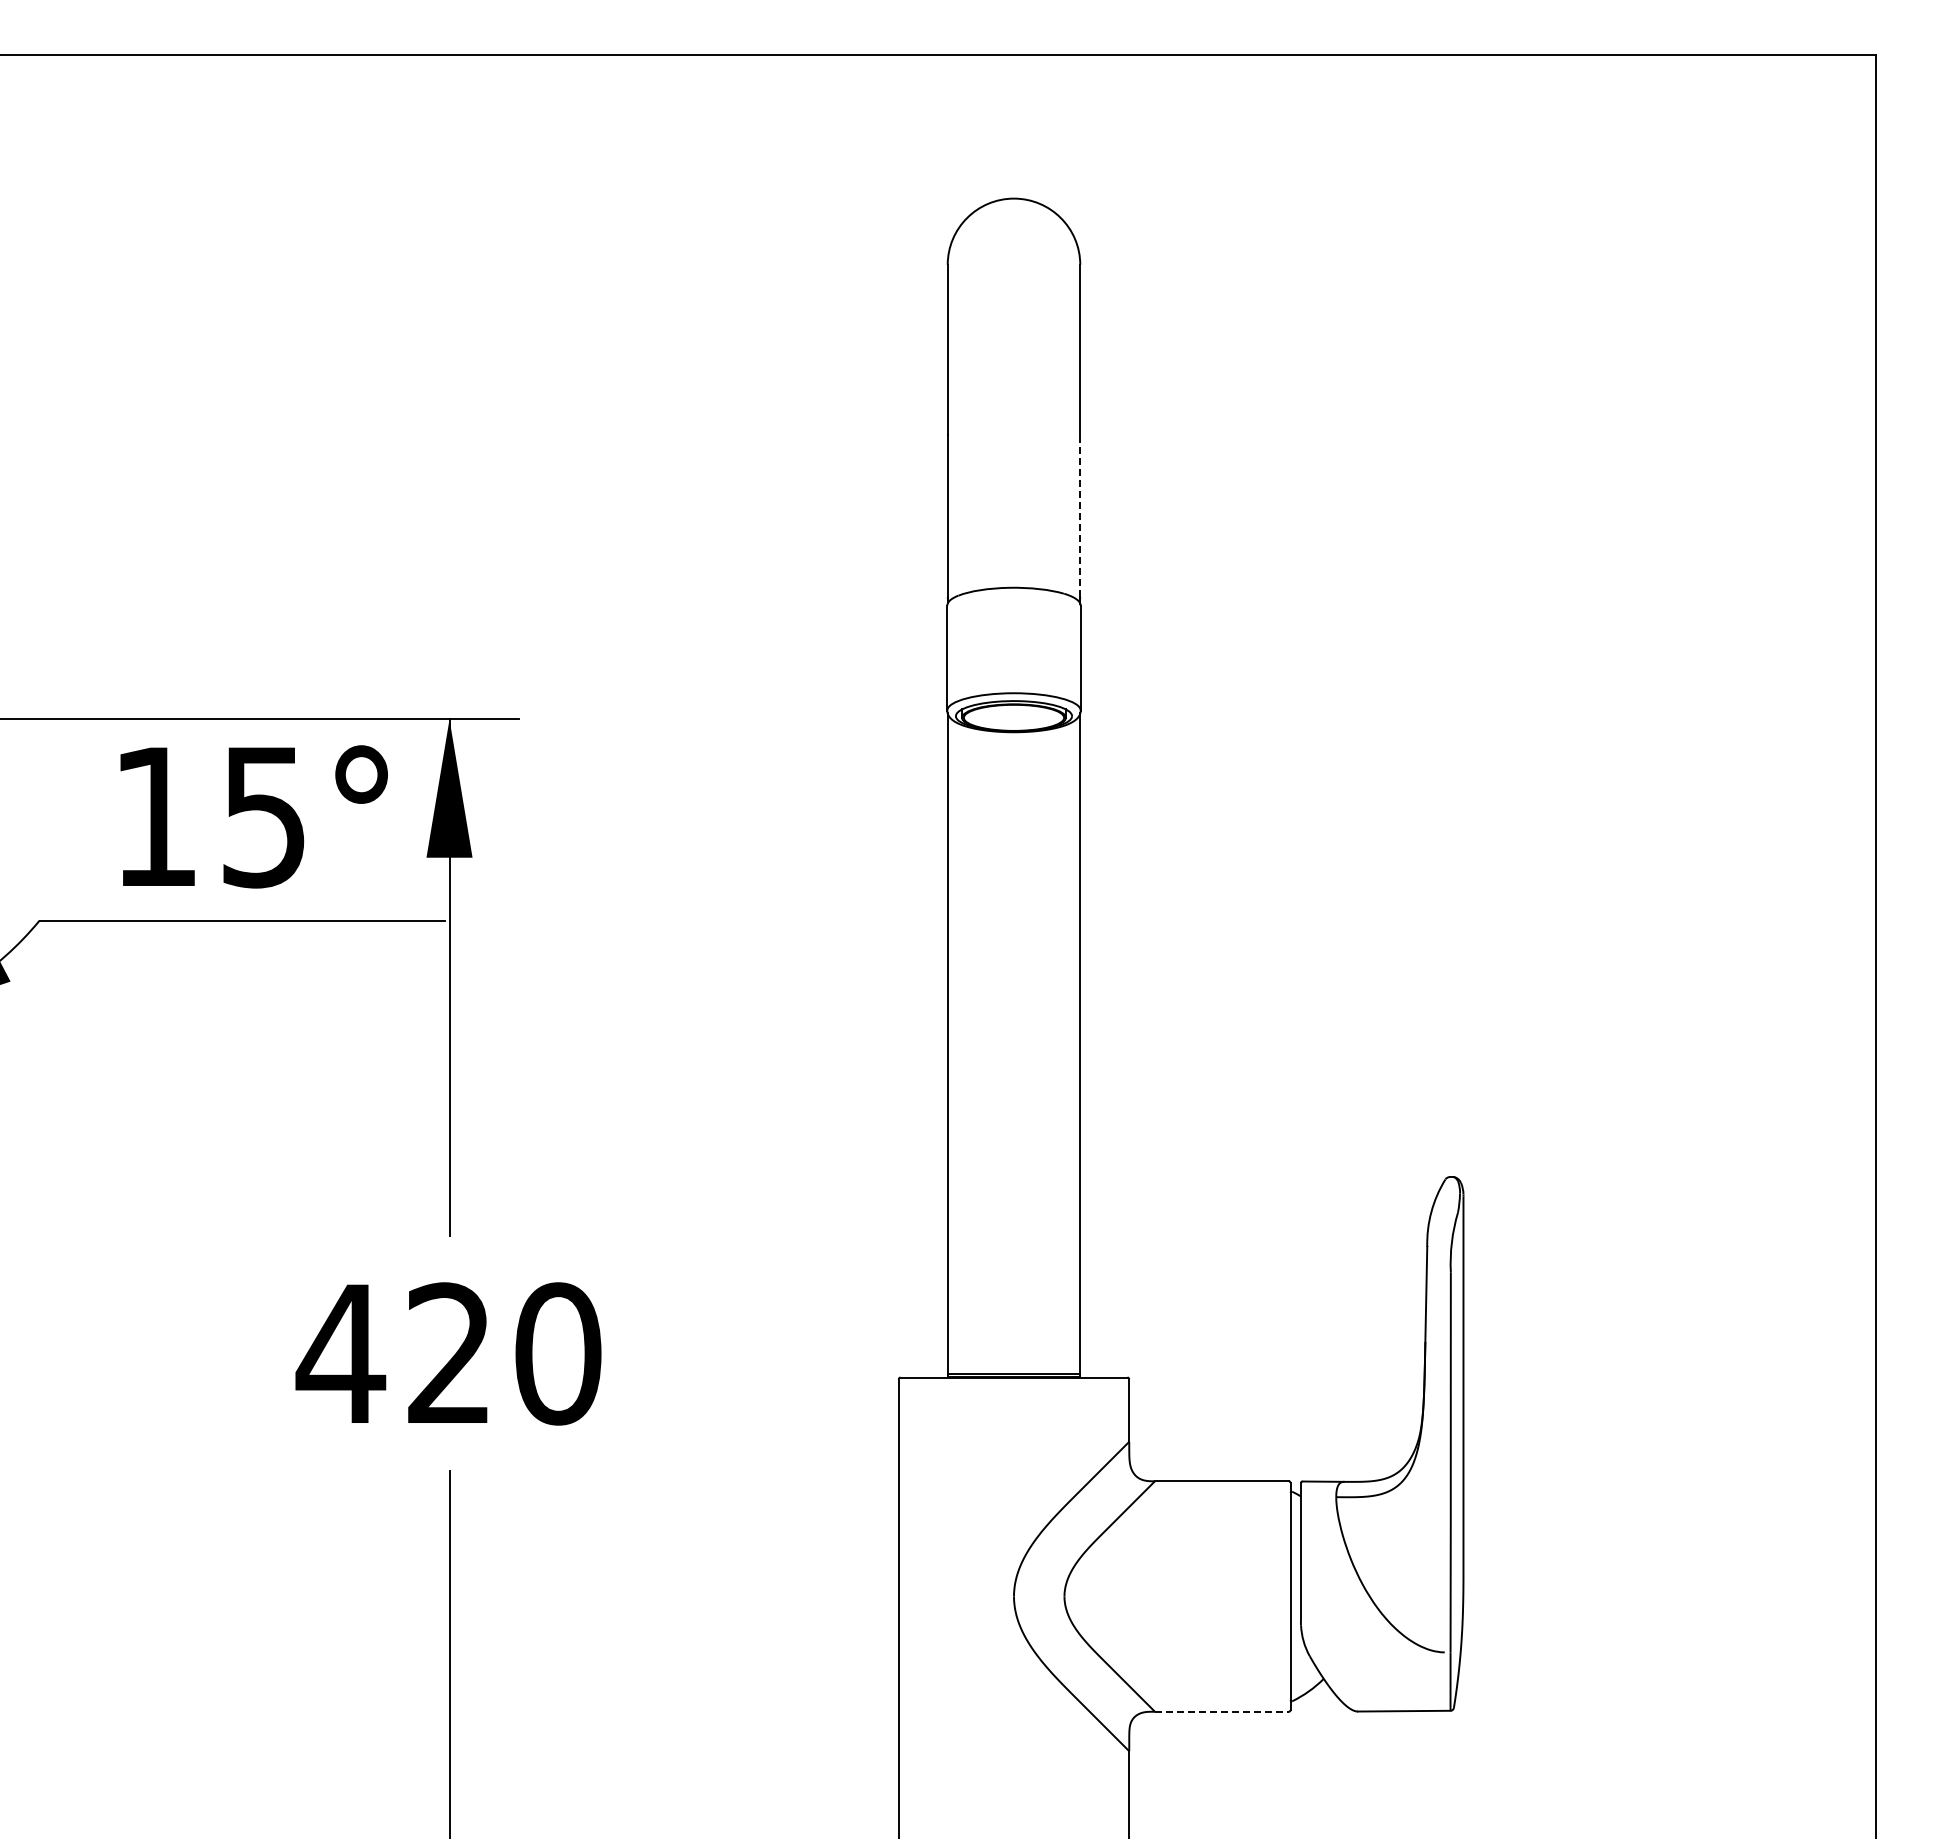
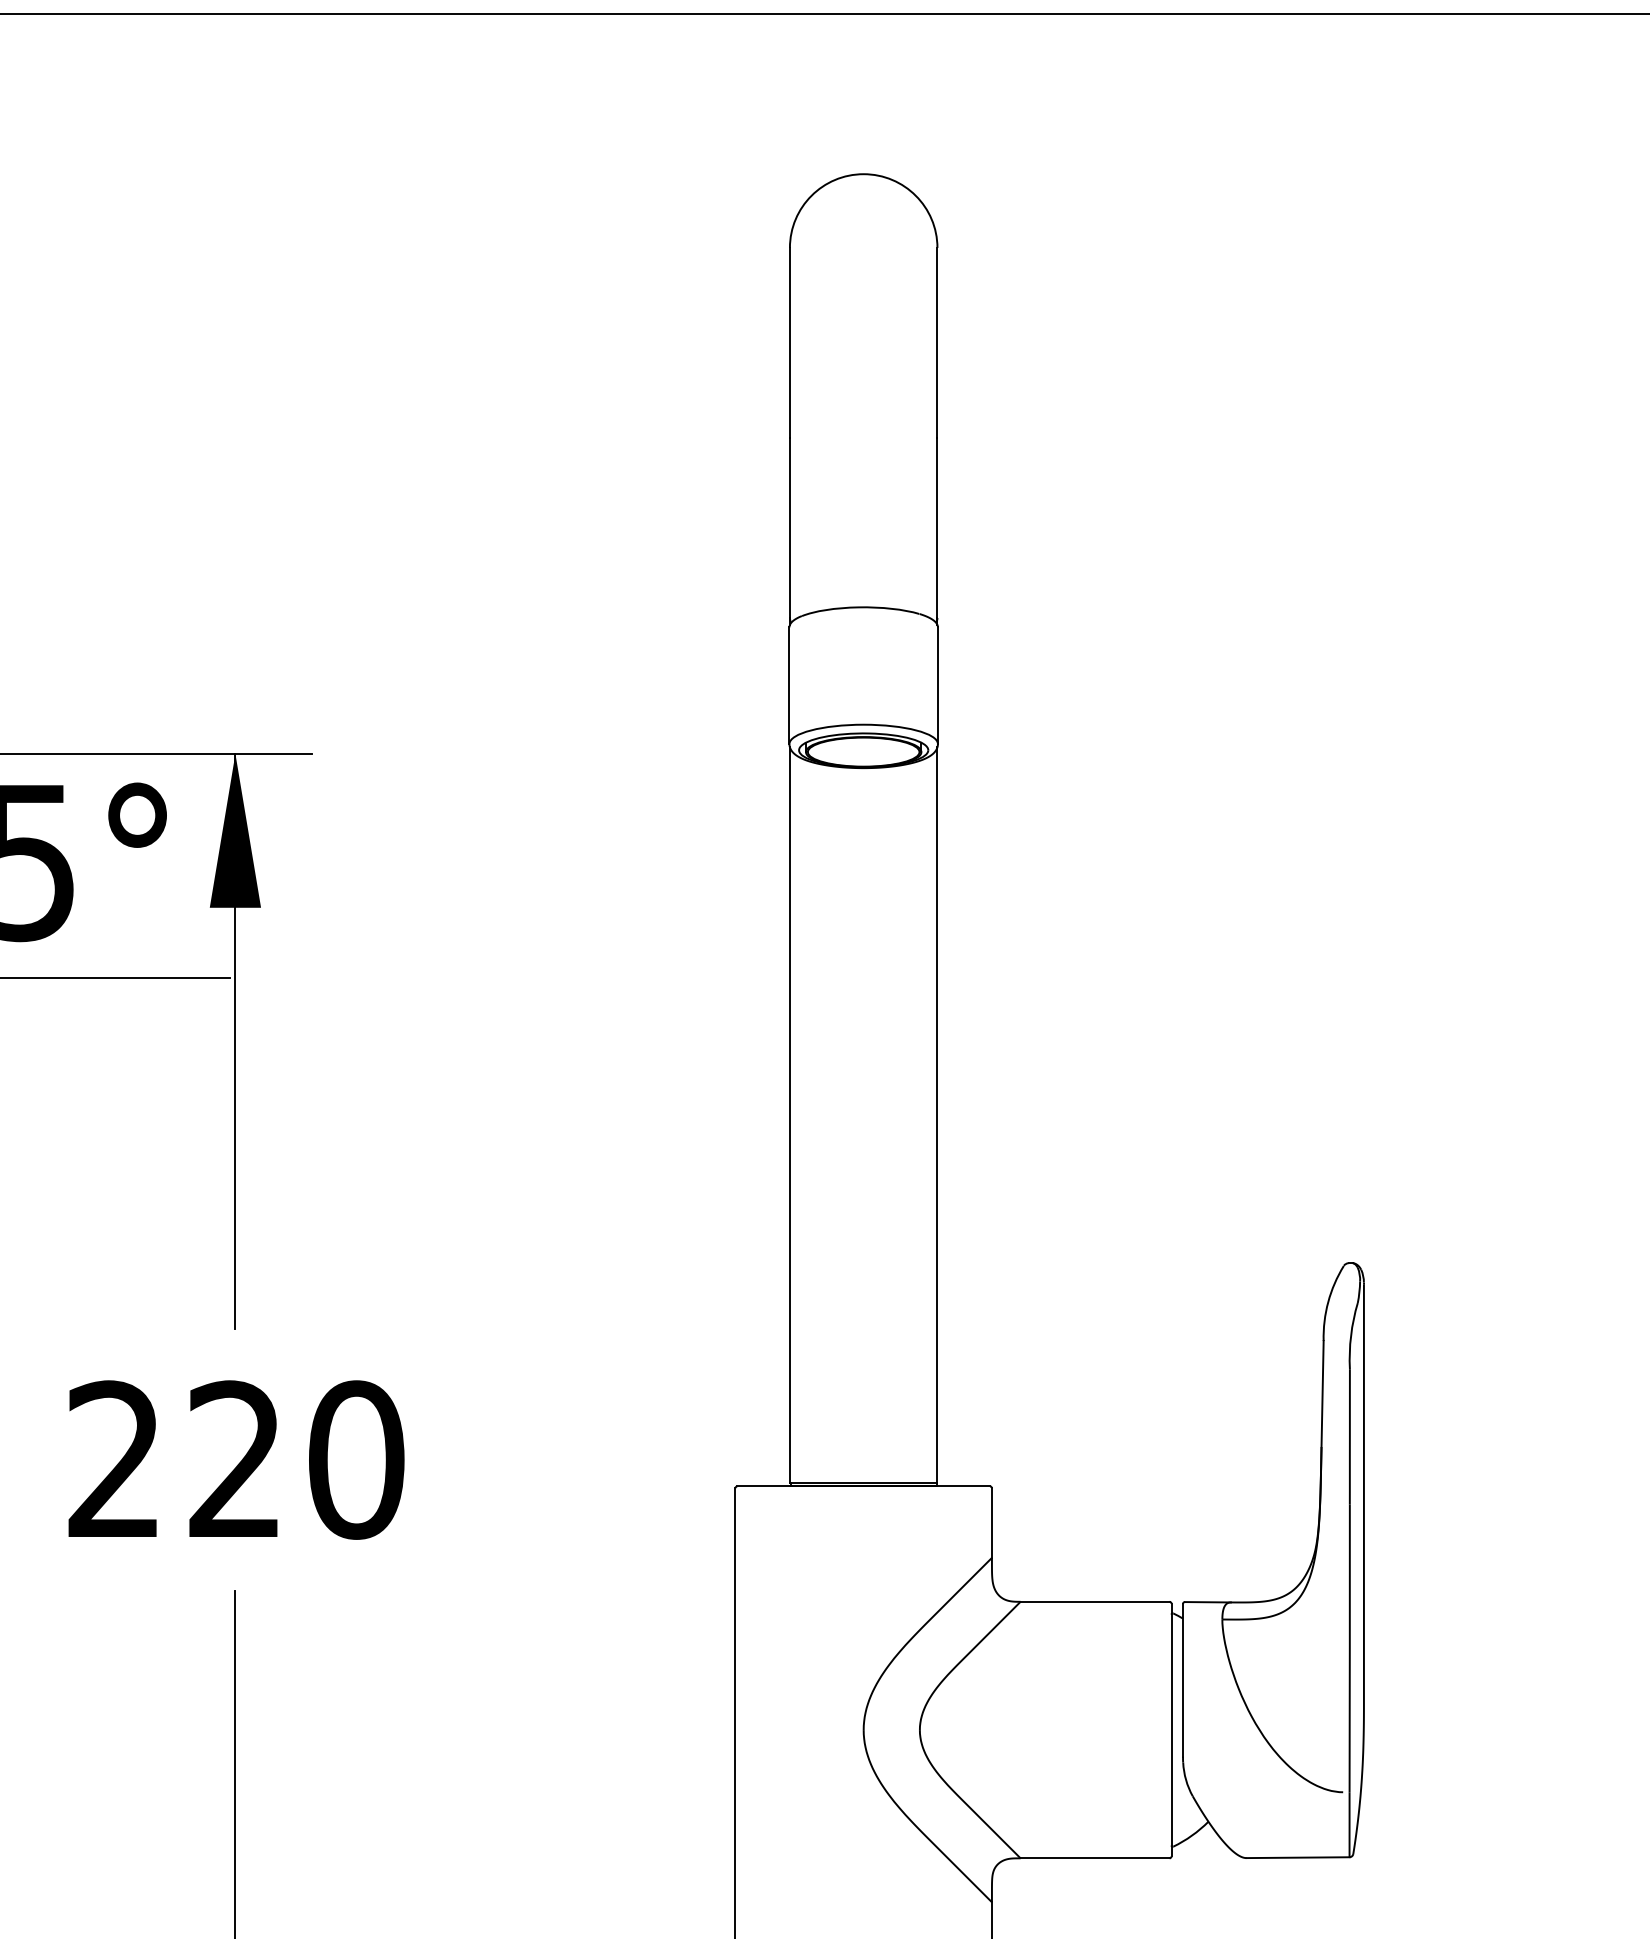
line: (1080, 515) -> (937, 526), dashed -> solid
text: (340, 1352) -> (114, 1458), 420 -> 220
line: (1221, 1711) -> (1094, 1858), dashed -> solid

